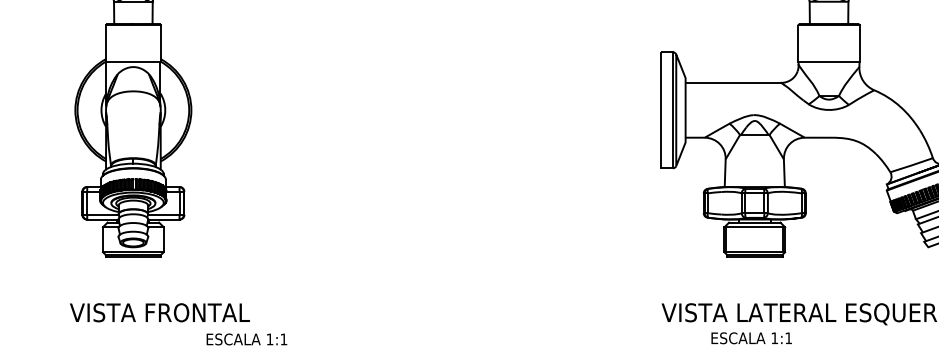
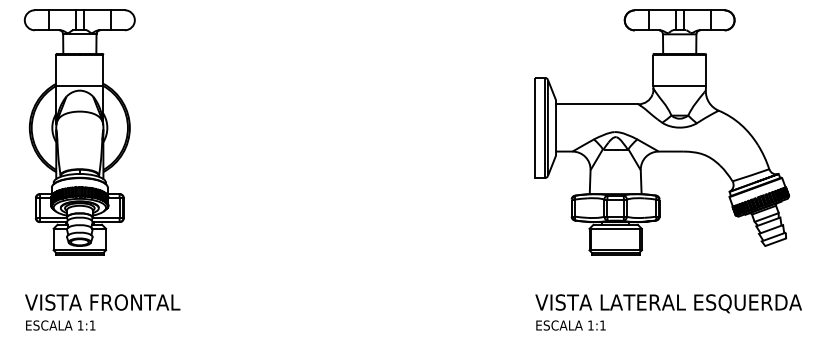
text: (751, 338) -> (570, 325), moved
text: (246, 339) -> (60, 325), moved

